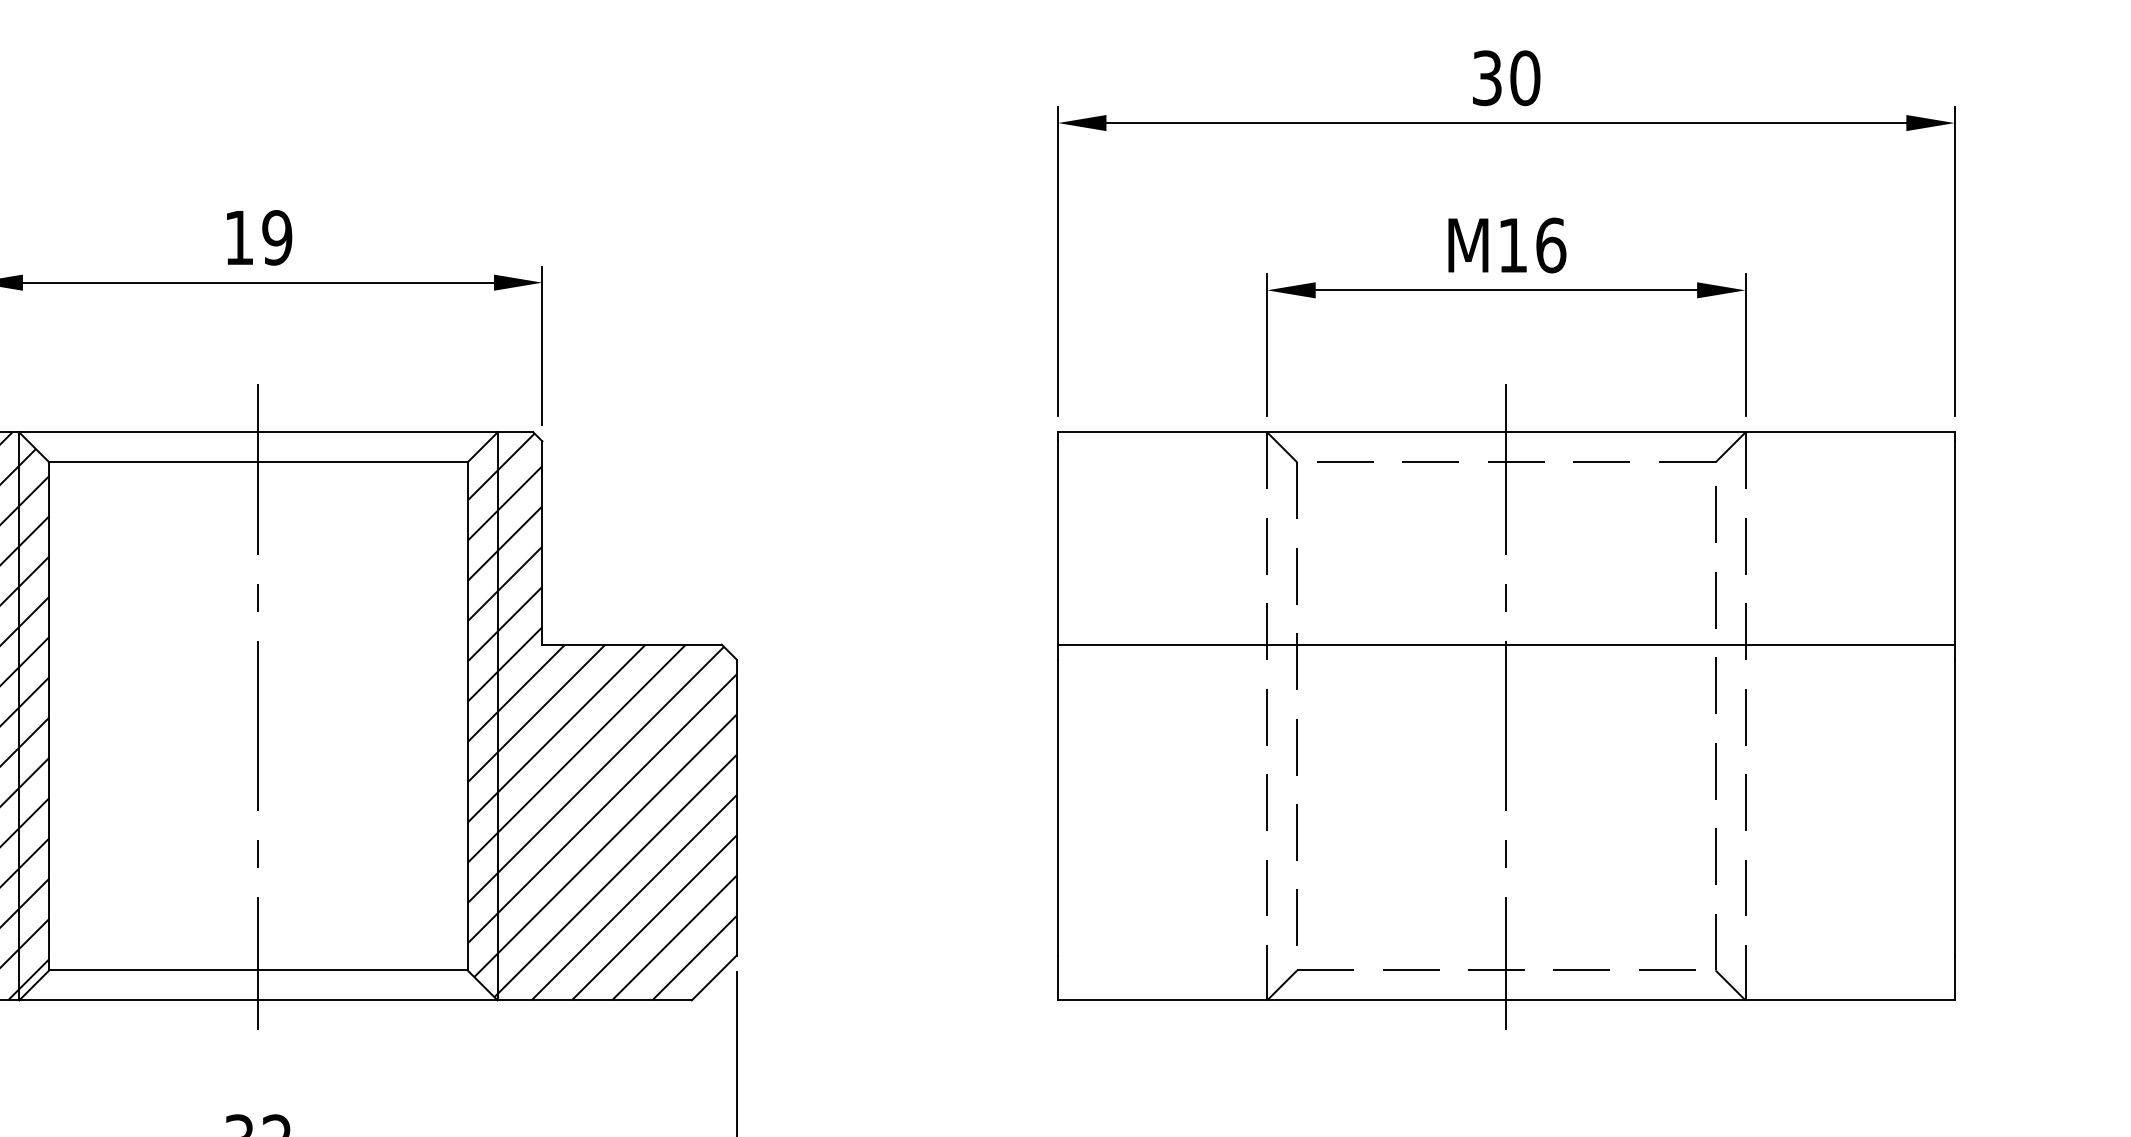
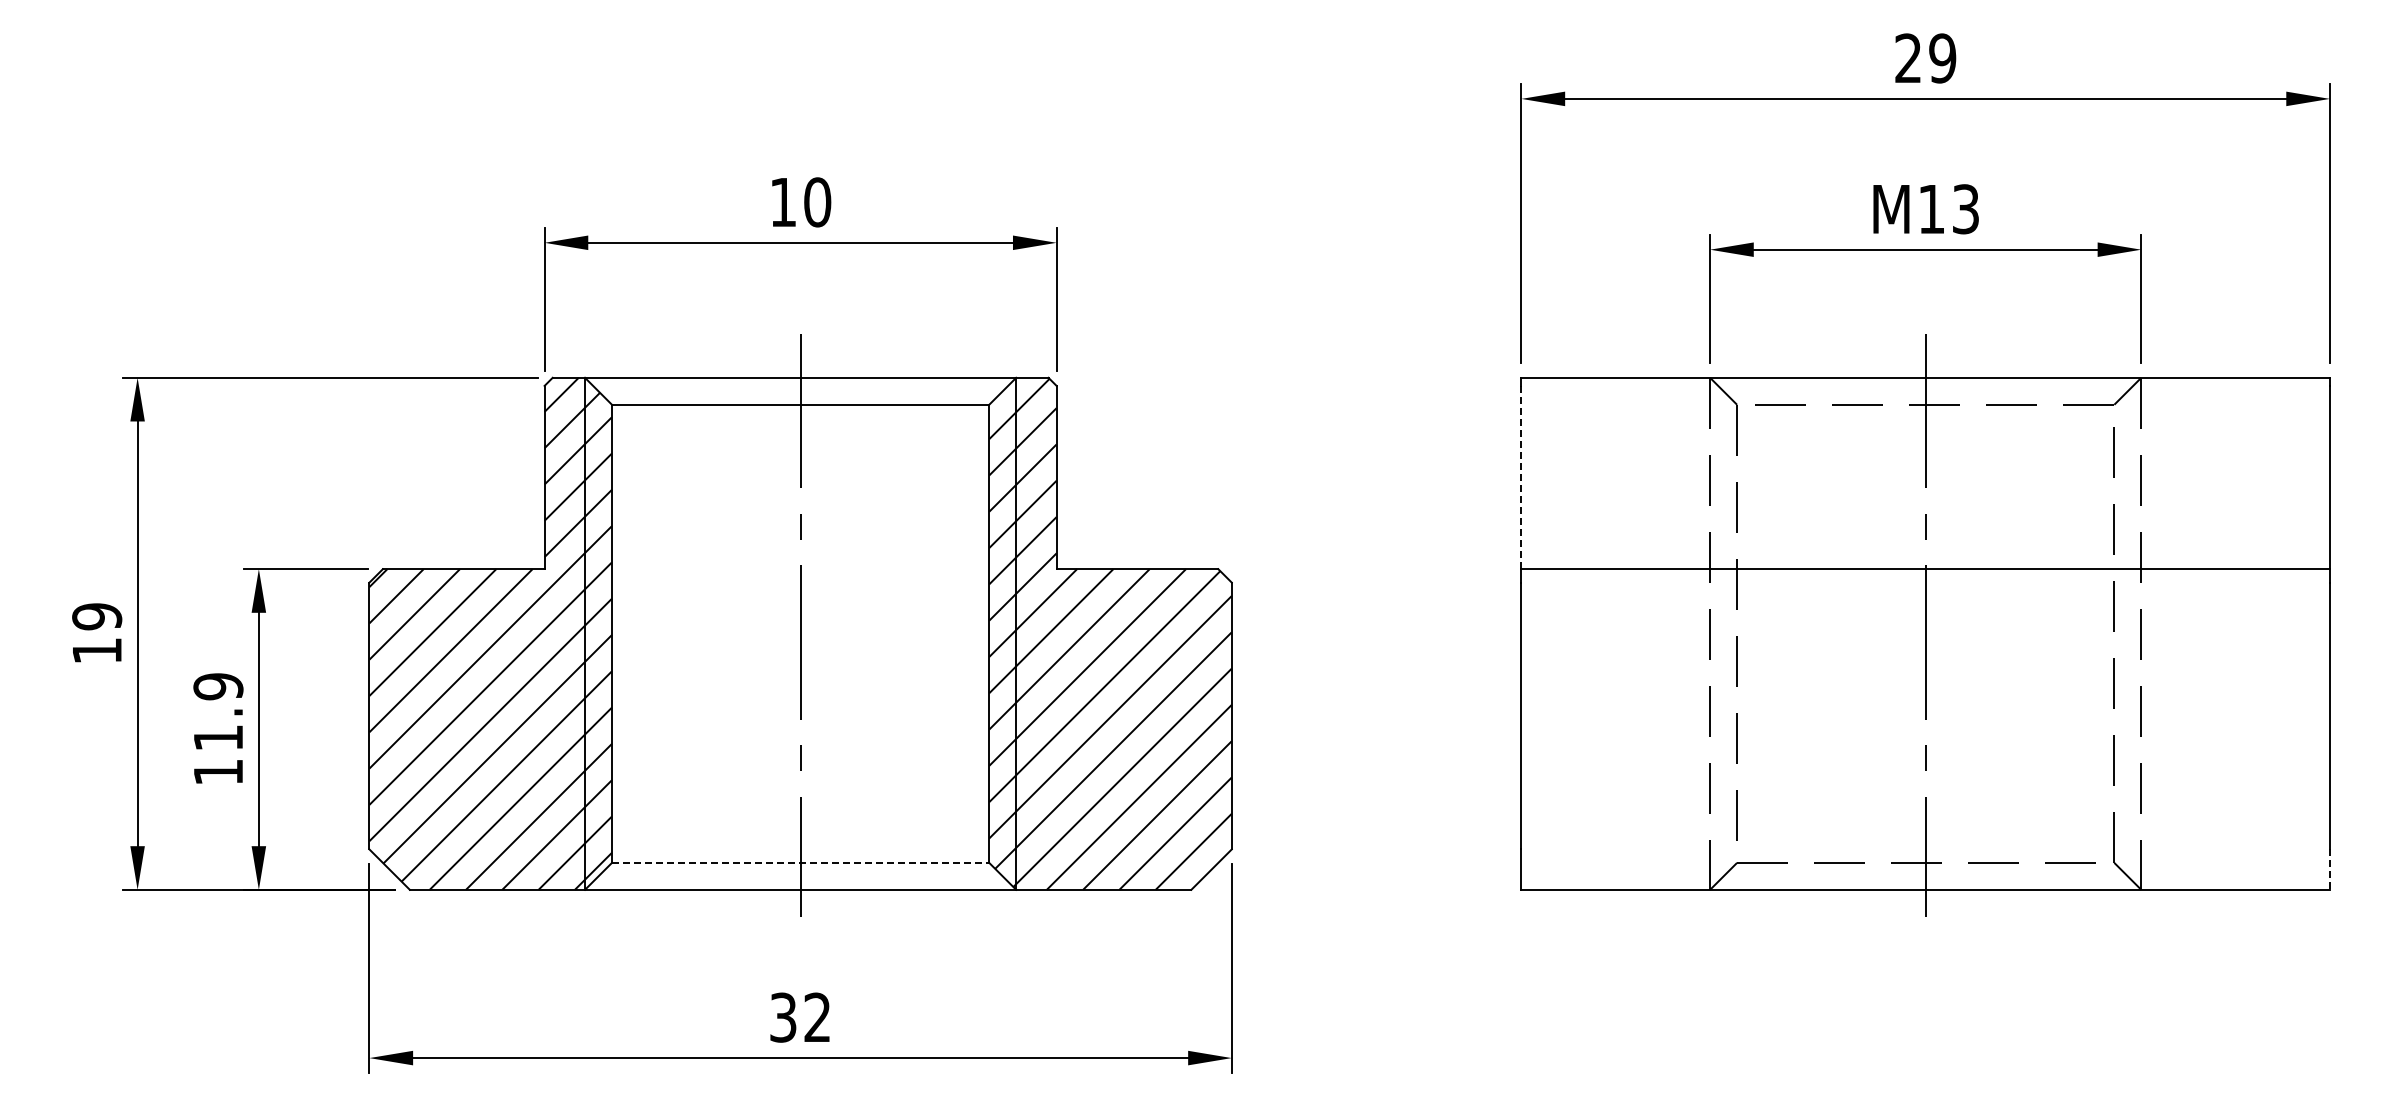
text: (1506, 78) -> (1925, 58), 30 -> 29
text: (277, 237) -> (817, 202), 19 -> 10
text: (1550, 245) -> (1965, 209), M16 -> M13
line: (1058, 542) -> (1521, 477), solid -> dashed
line: (258, 970) -> (800, 862), solid -> dashed
line: (1954, 978) -> (2329, 870), solid -> dashed

